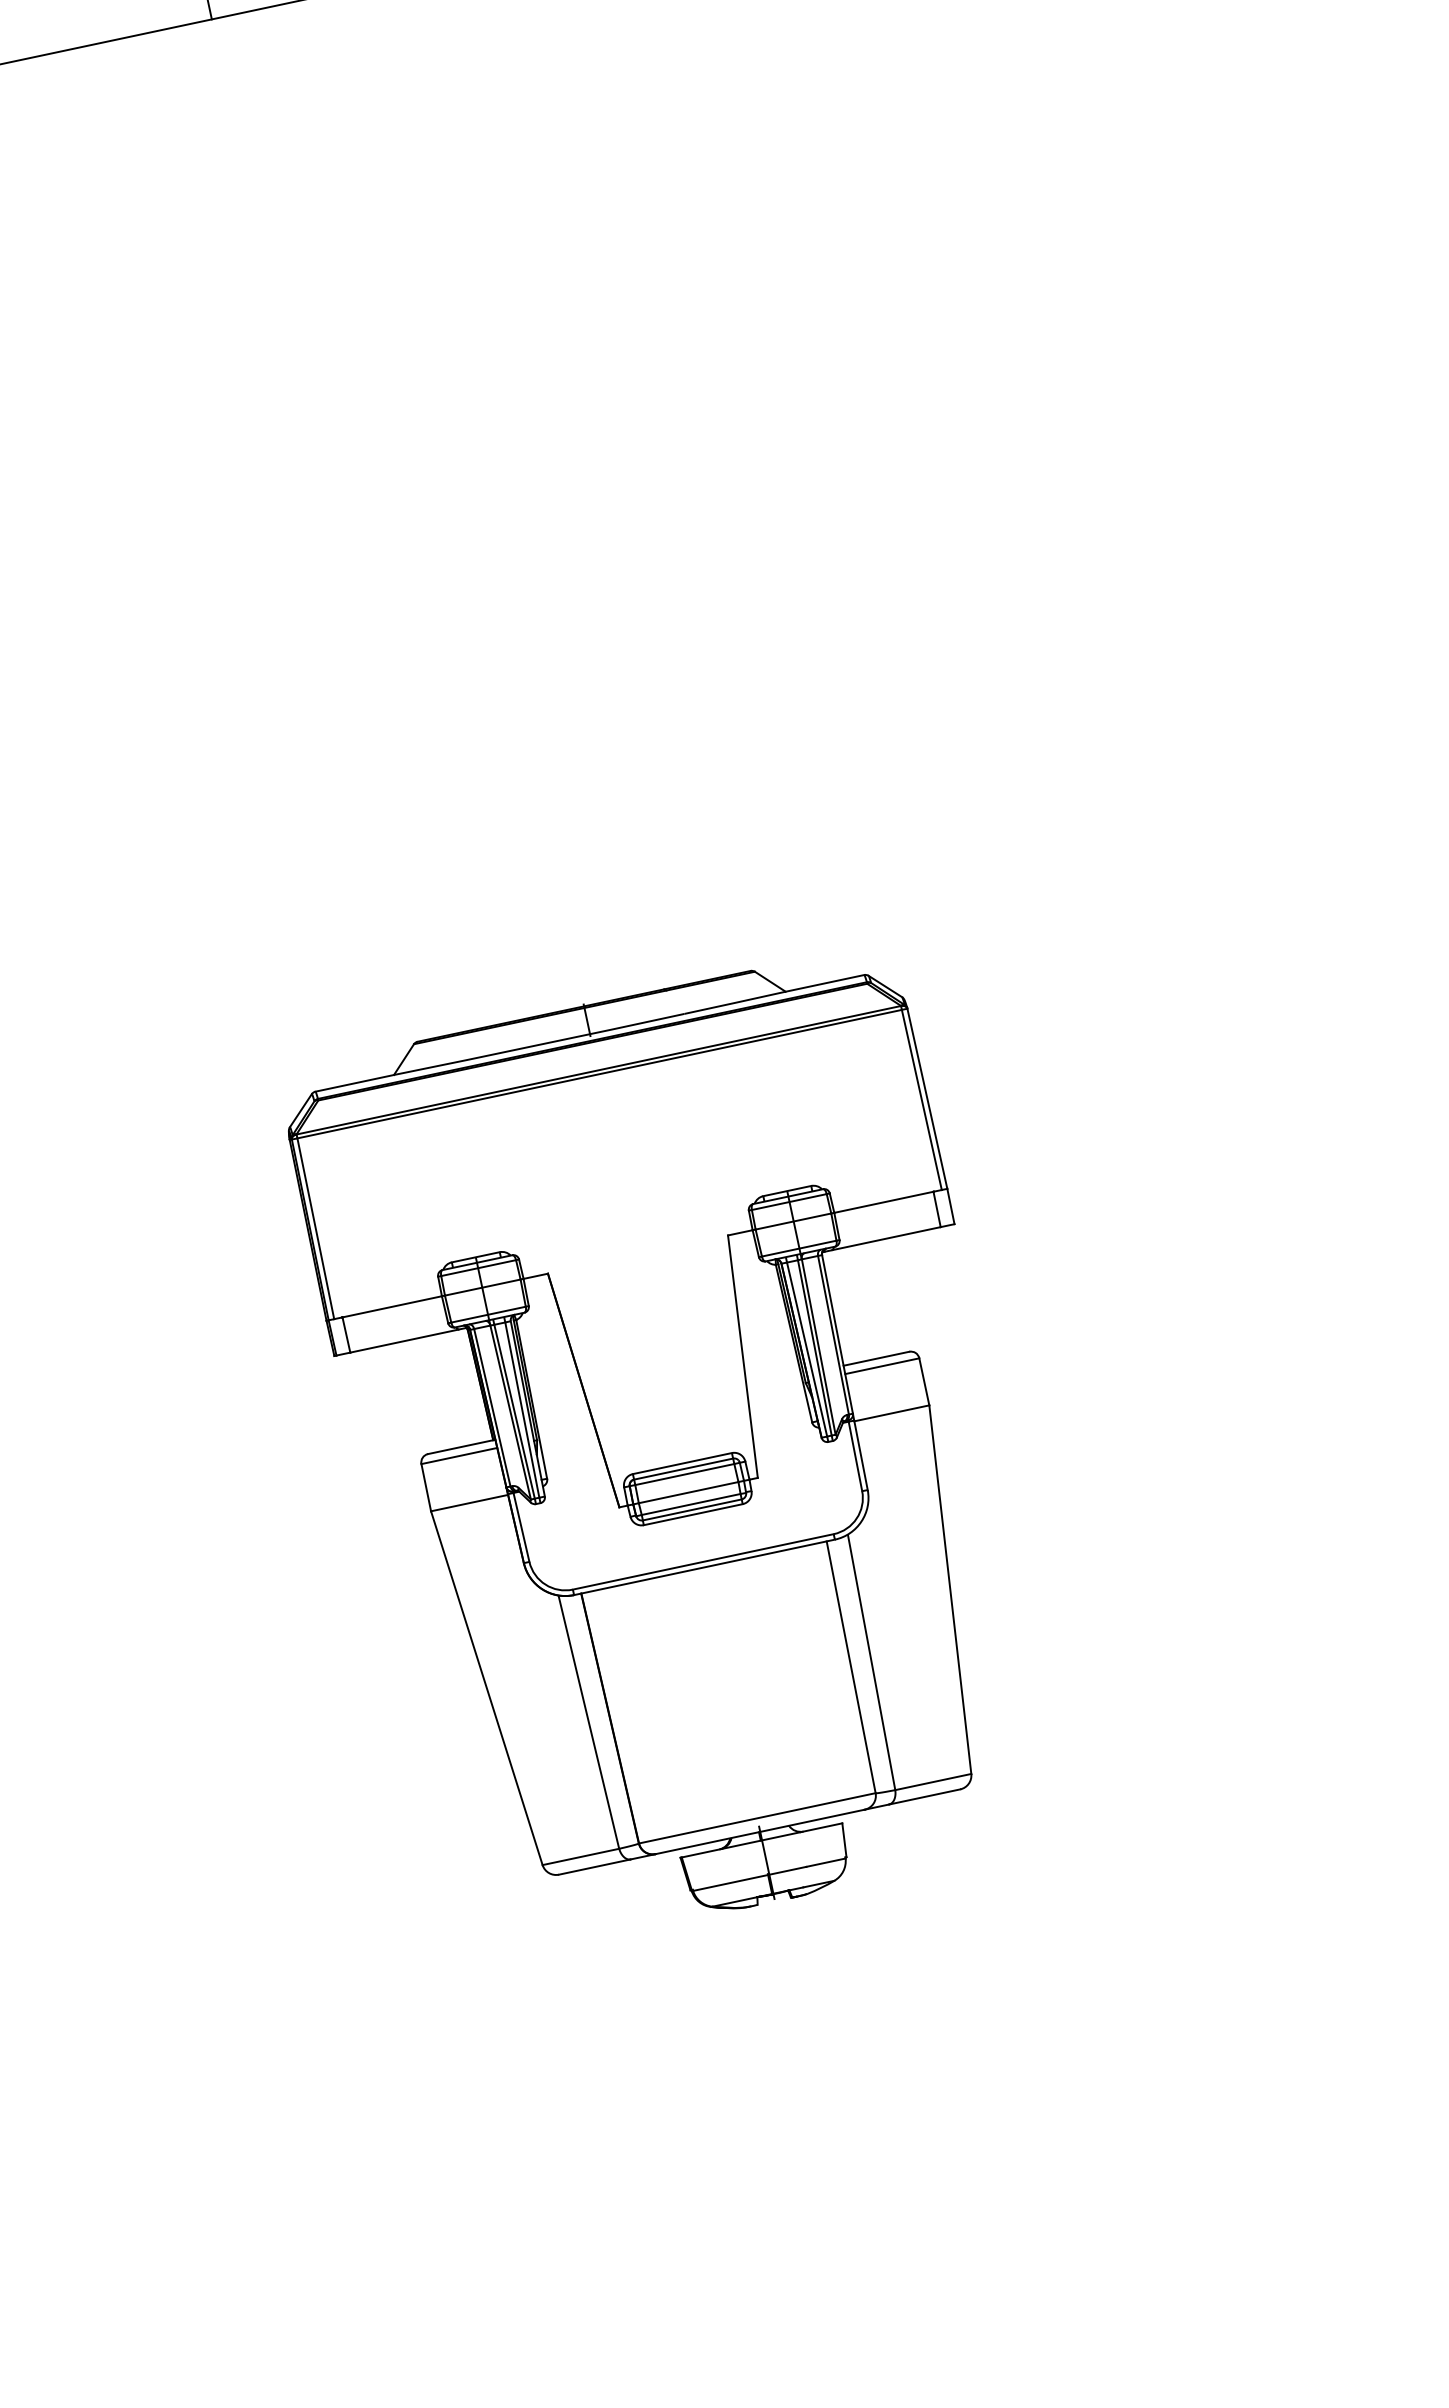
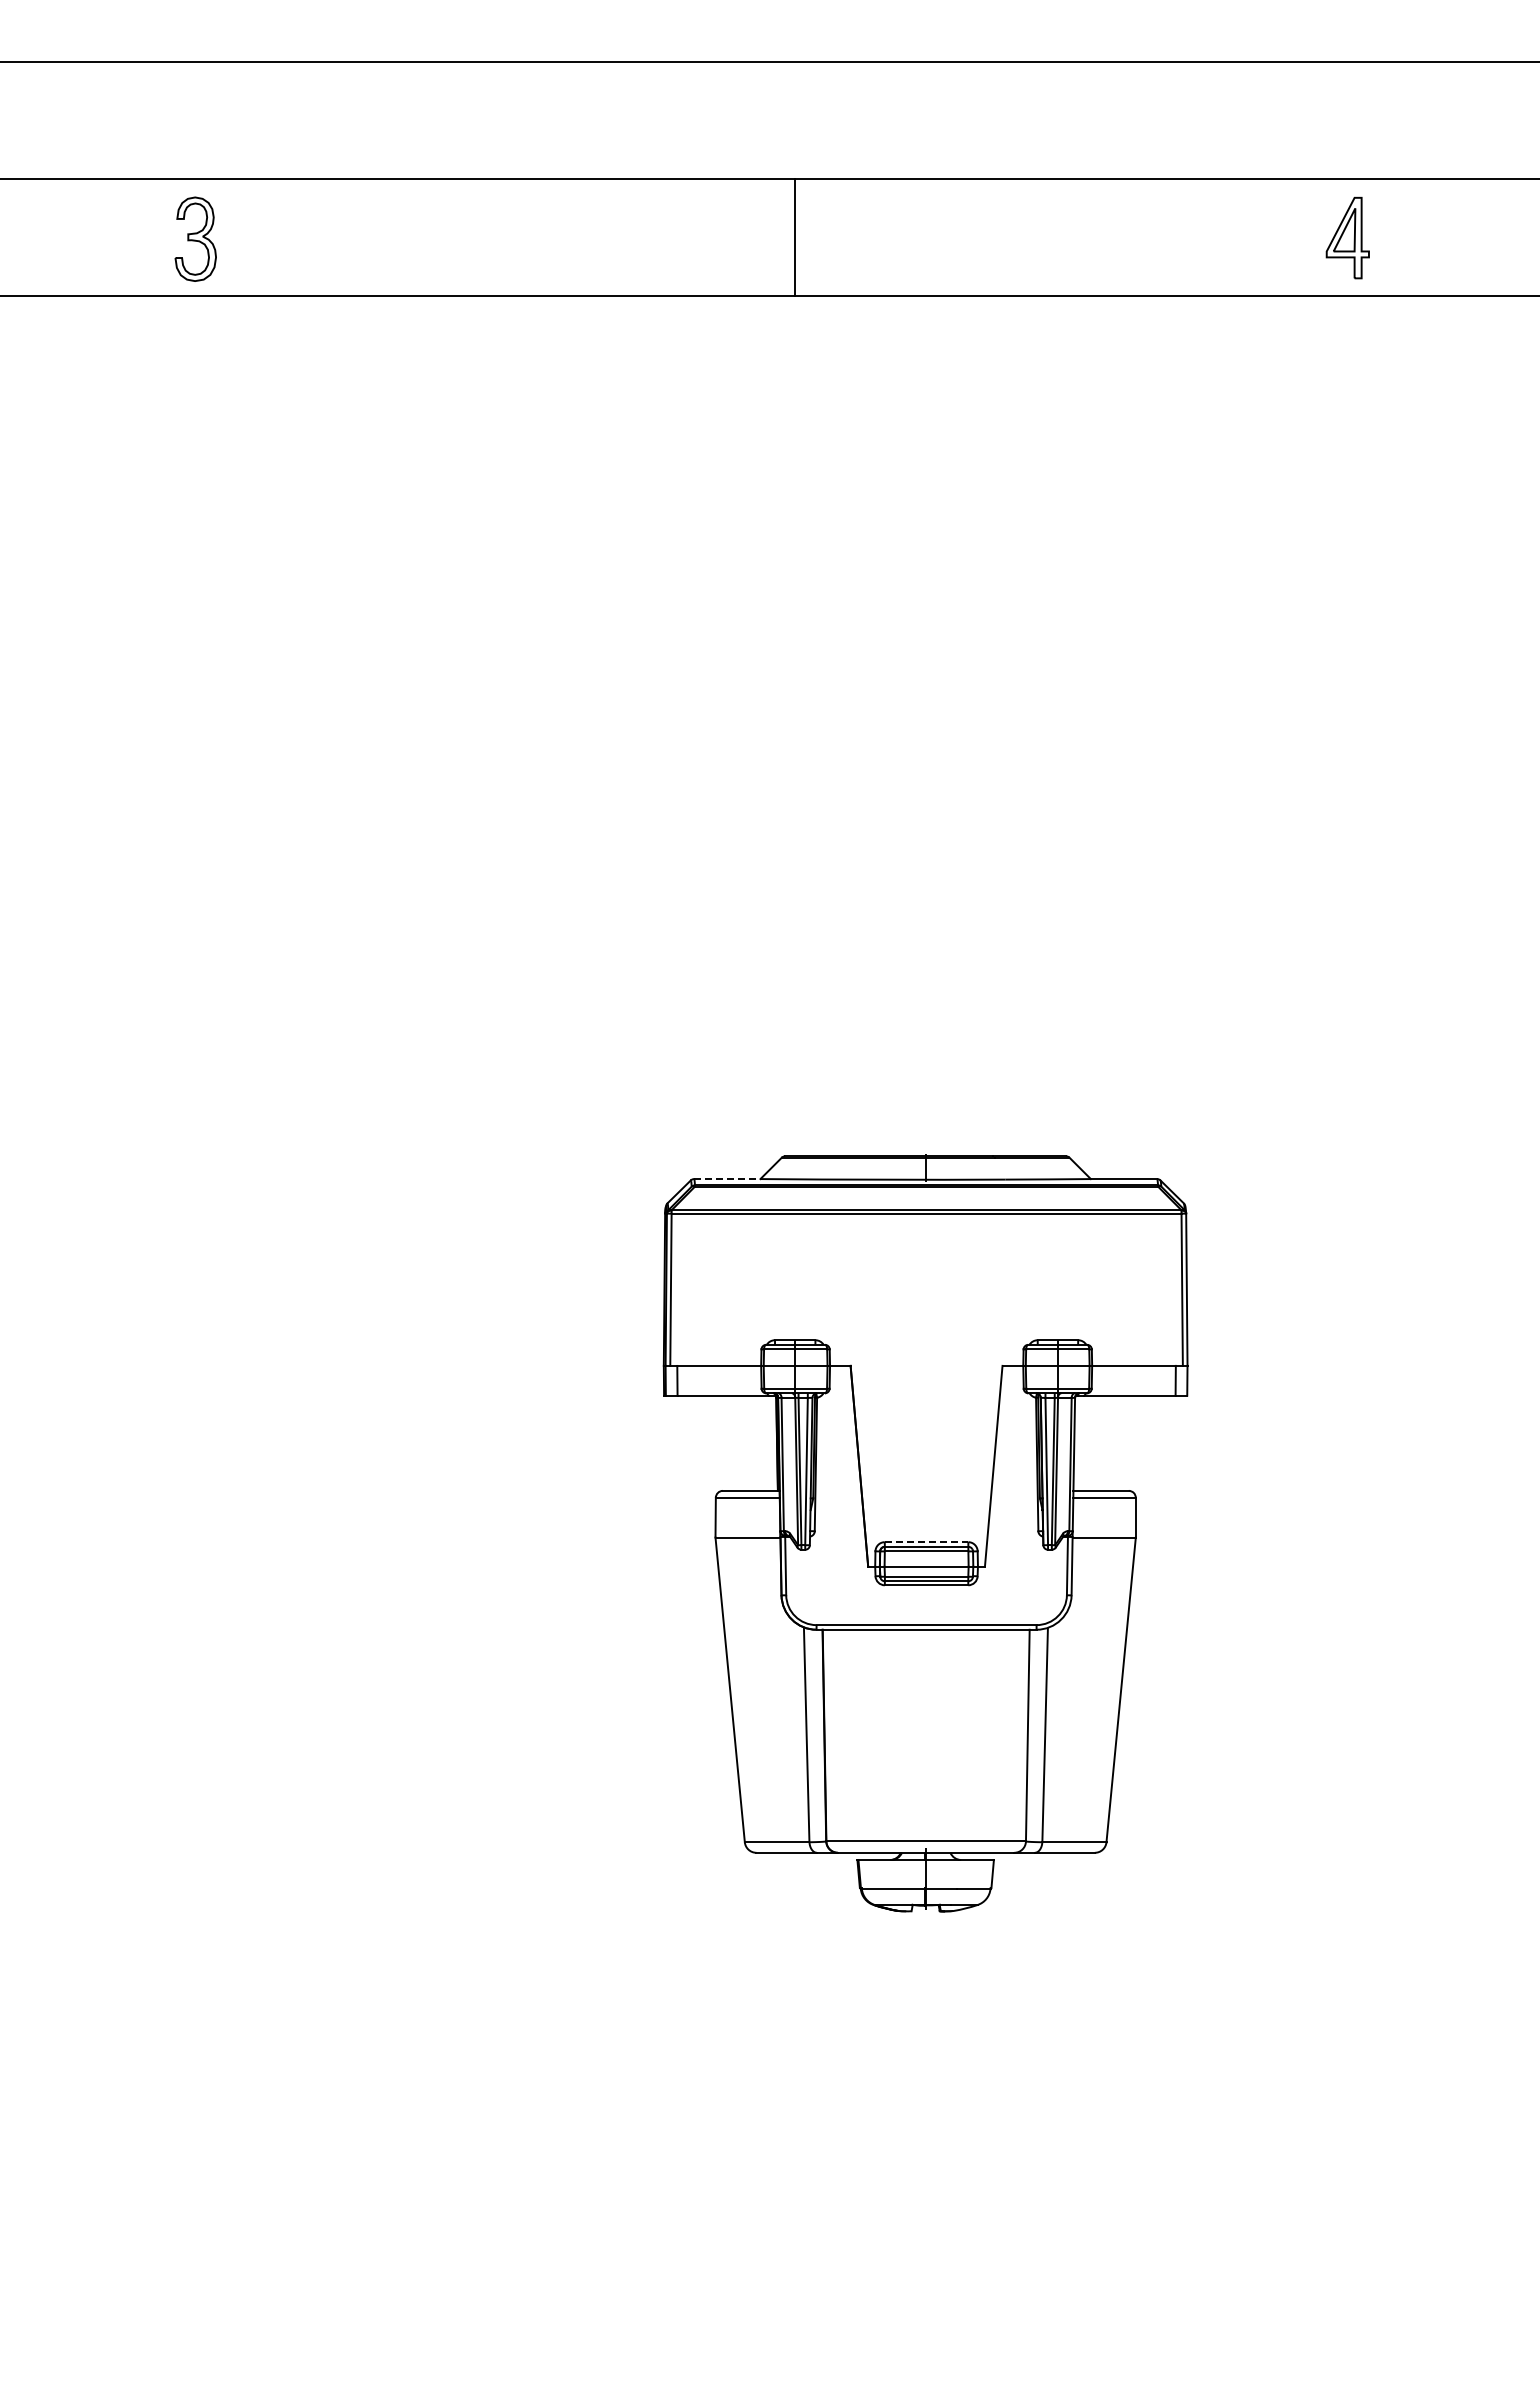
line: (355, 1083) -> (727, 1179), solid -> dashed
line: (682, 1463) -> (926, 1542), solid -> dashed

